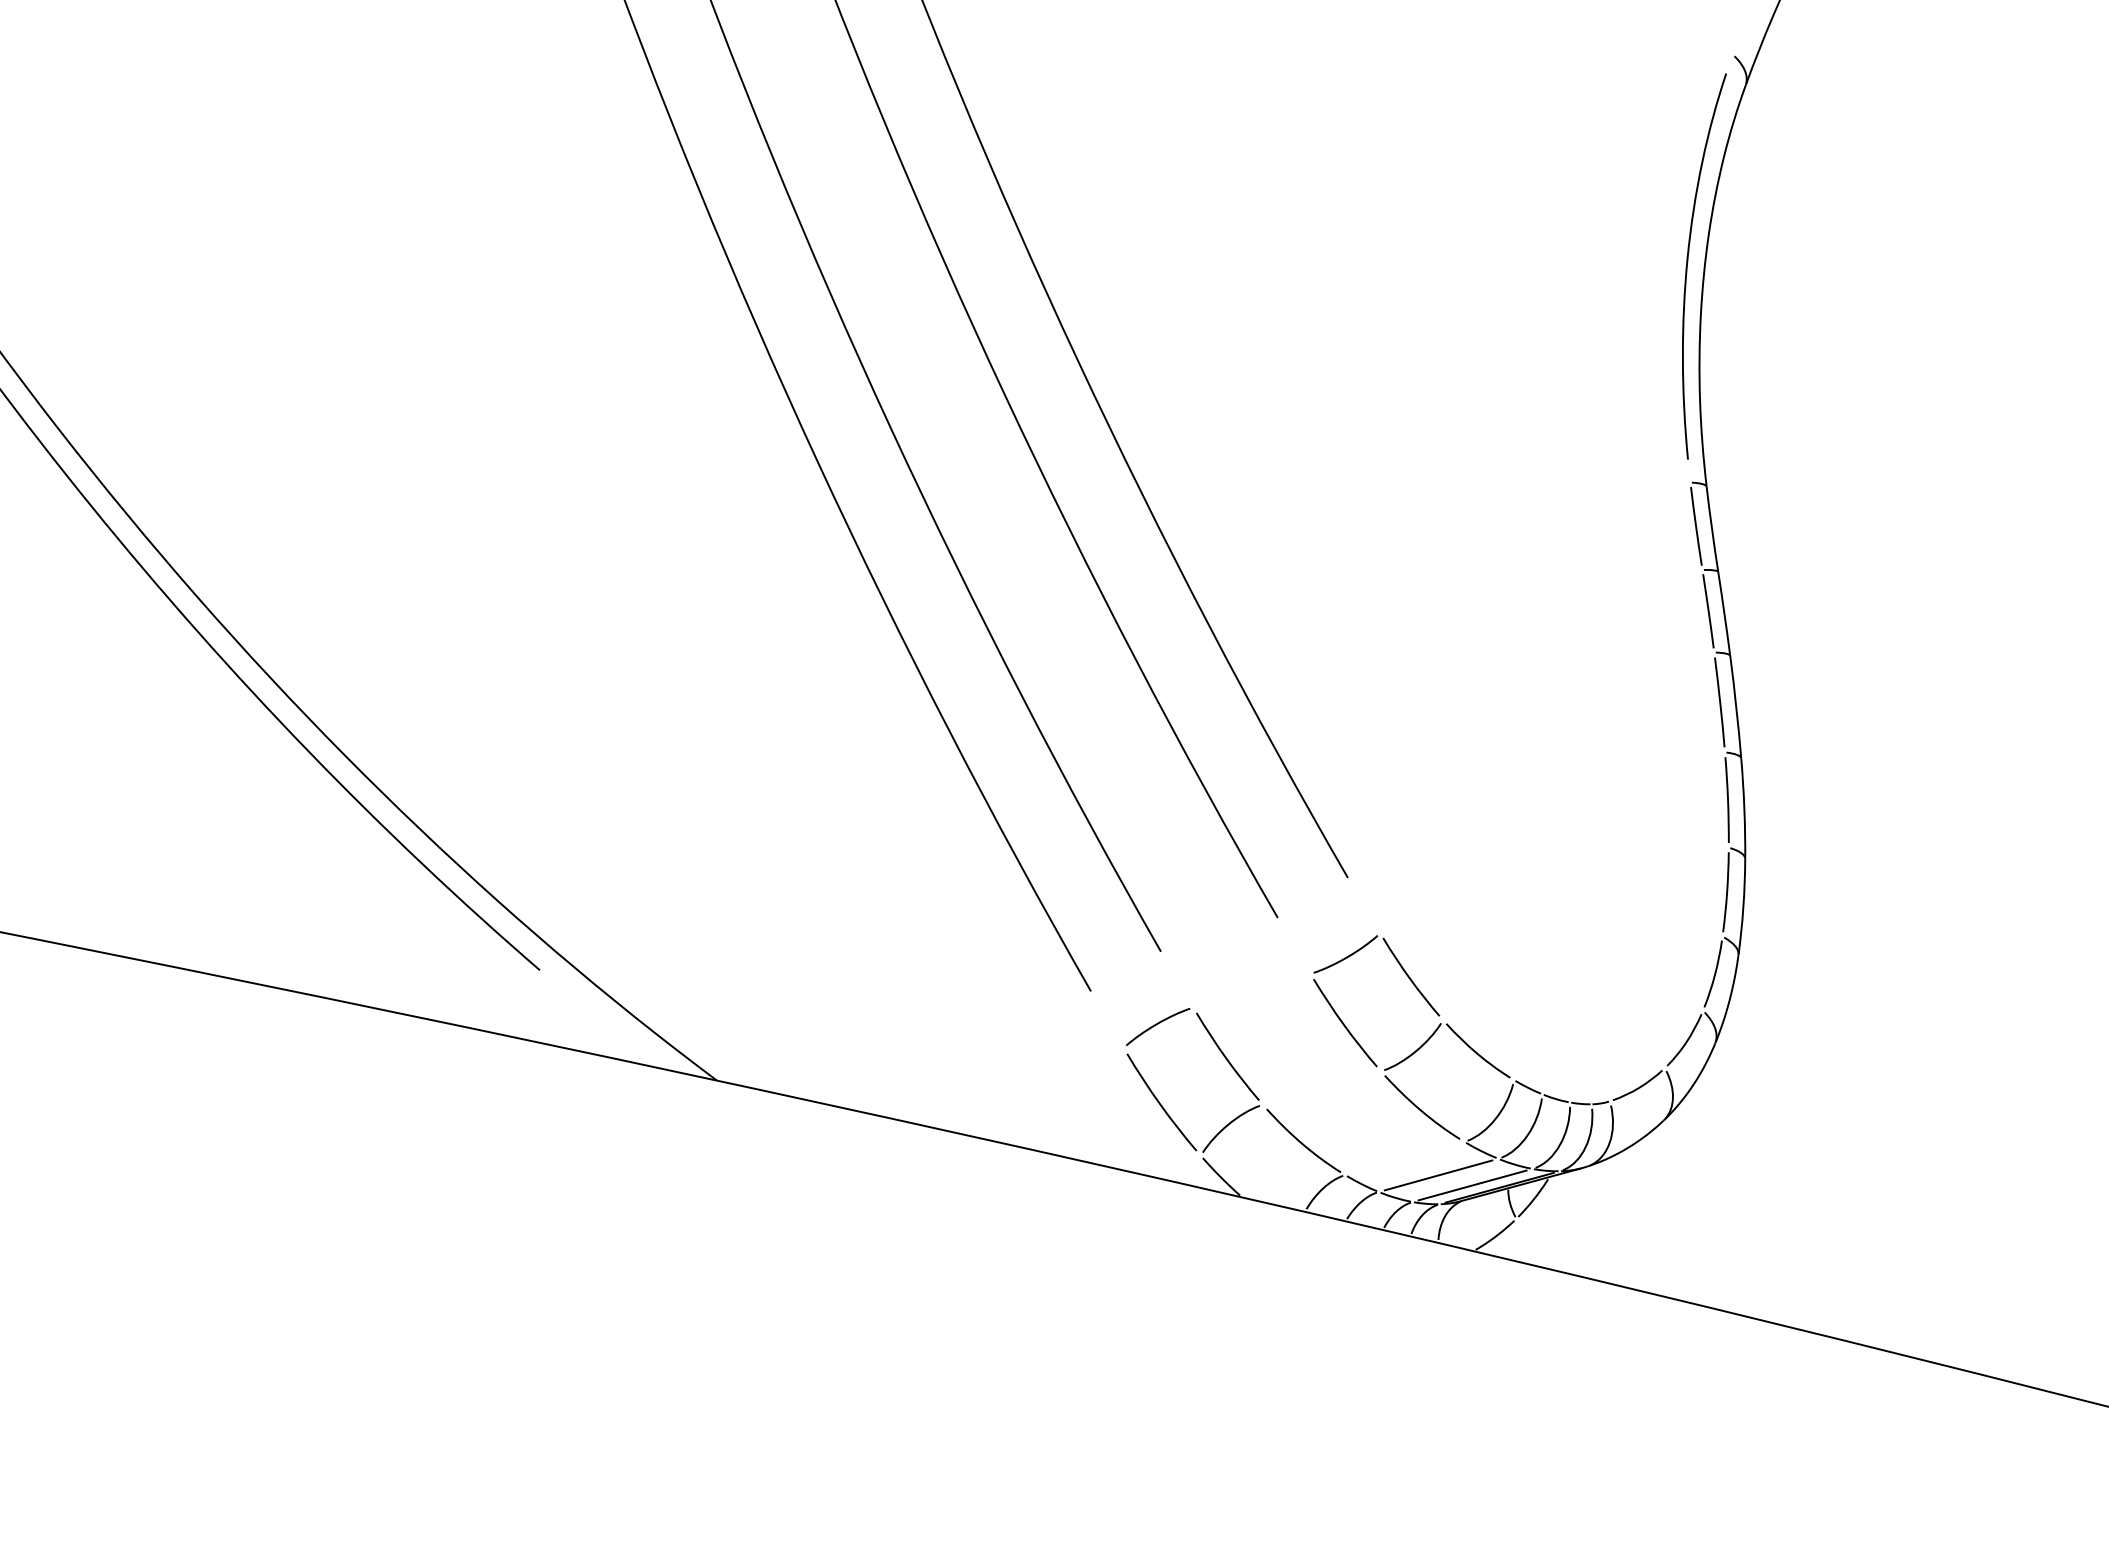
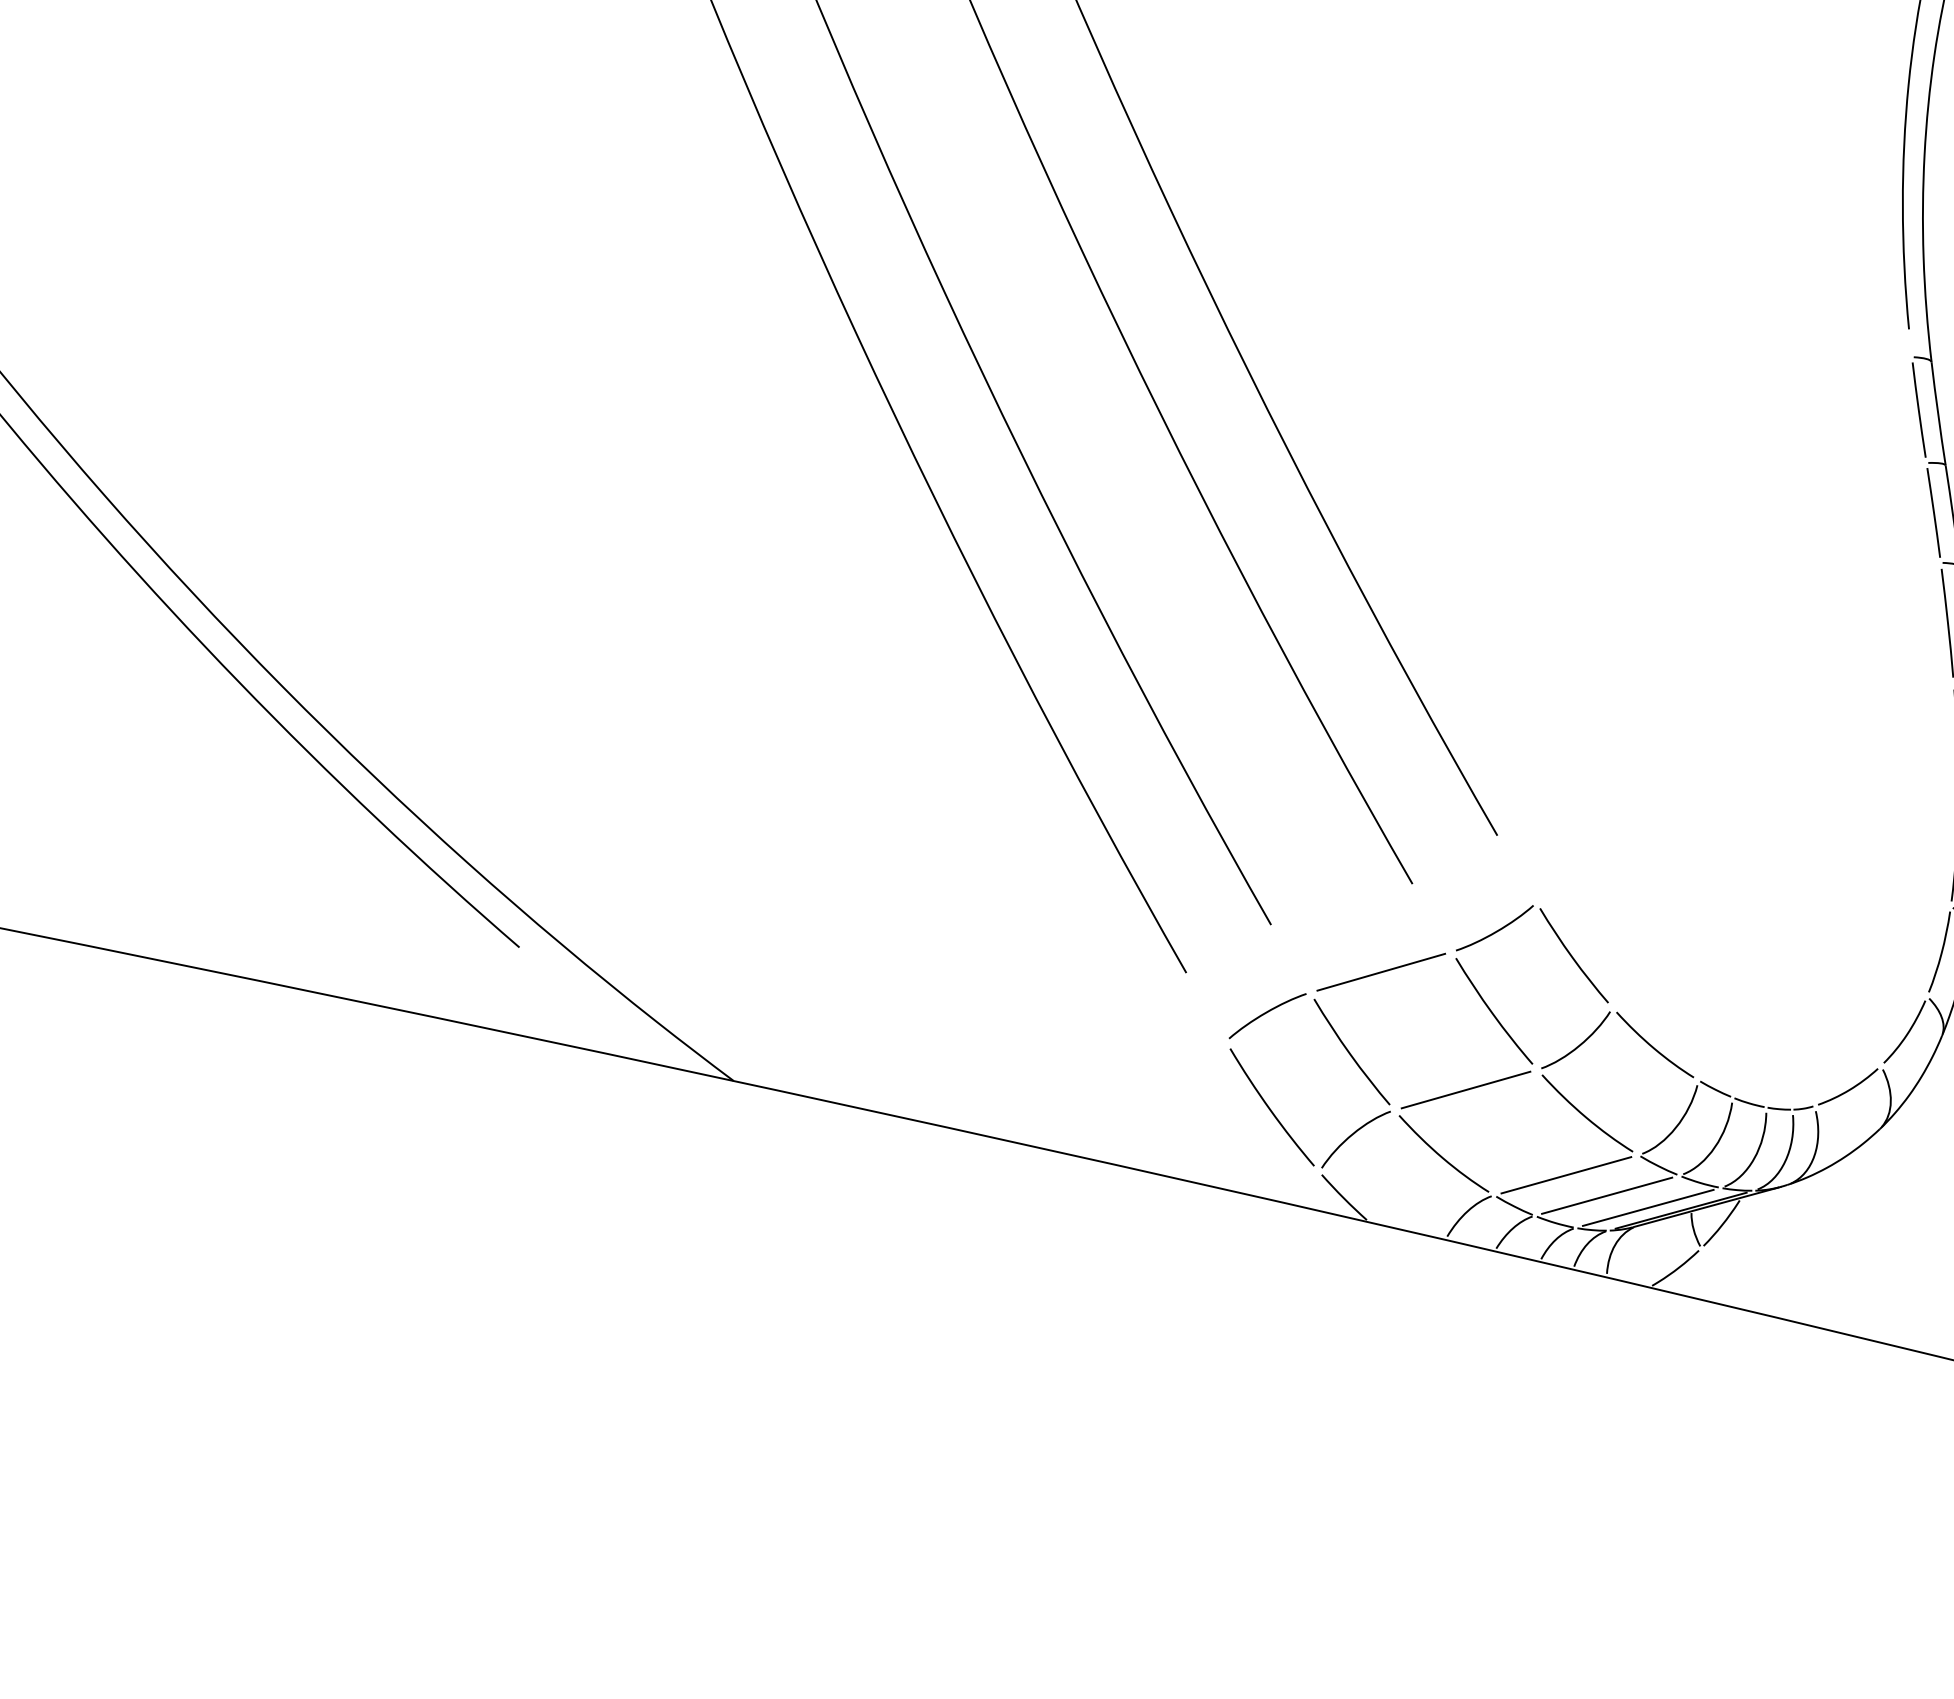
line: (1251, 990) -> (1380, 971), added
line: (1321, 1087) -> (1465, 1089), added
line: (1404, 1158) -> (1565, 1175), added

